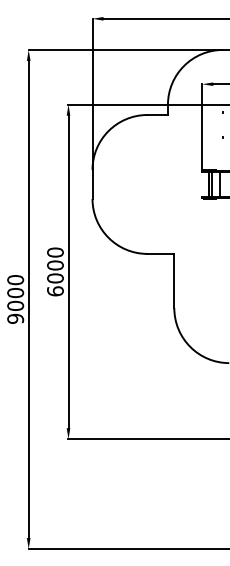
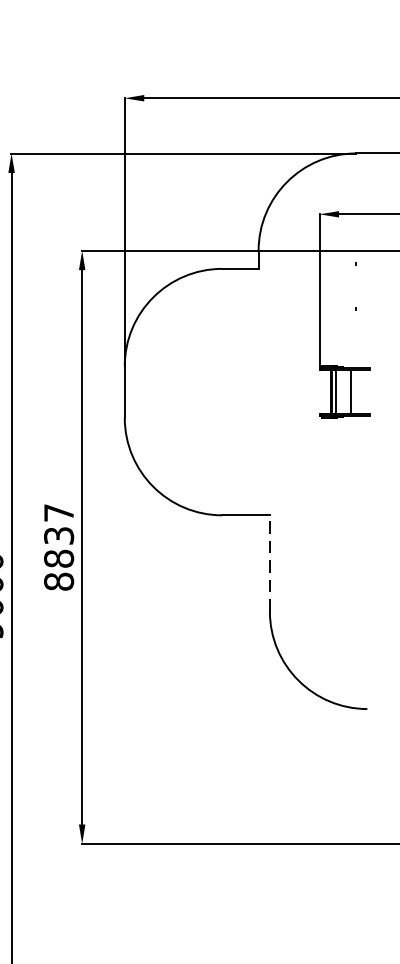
text: (55, 271) -> (59, 546), 6000 -> 8837
line: (174, 280) -> (270, 562), solid -> dashed

